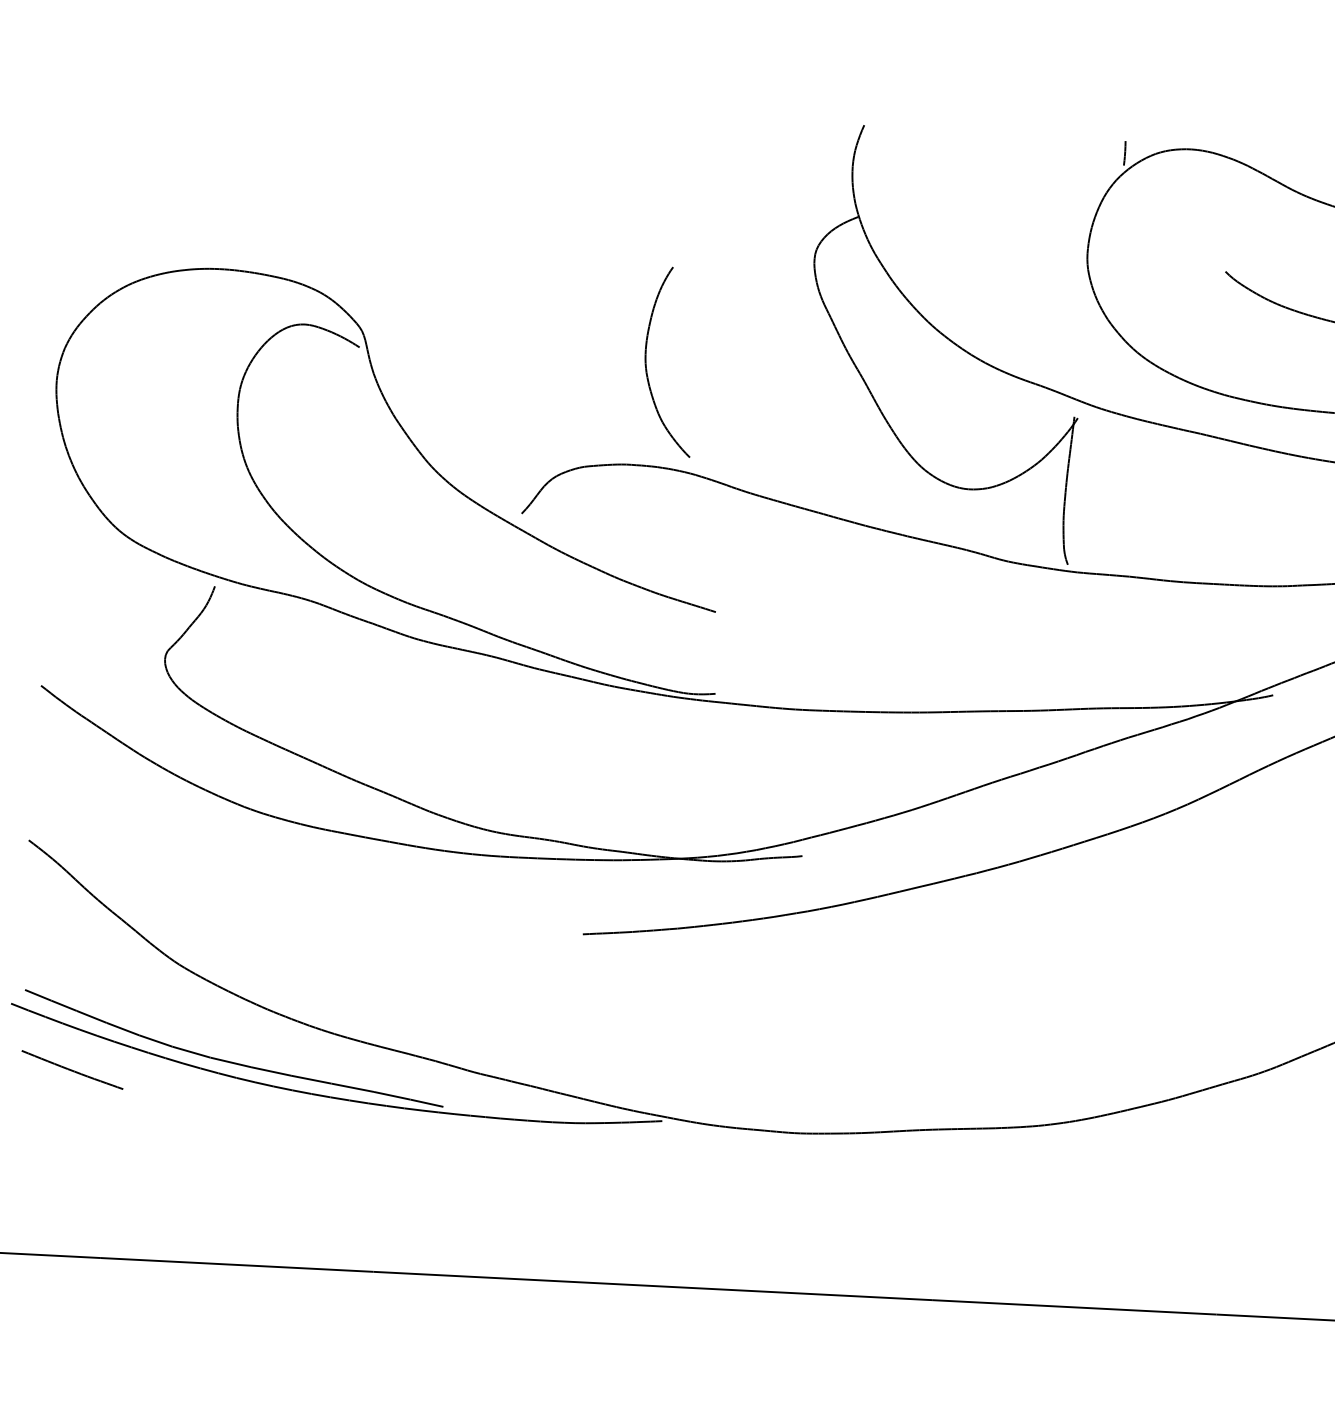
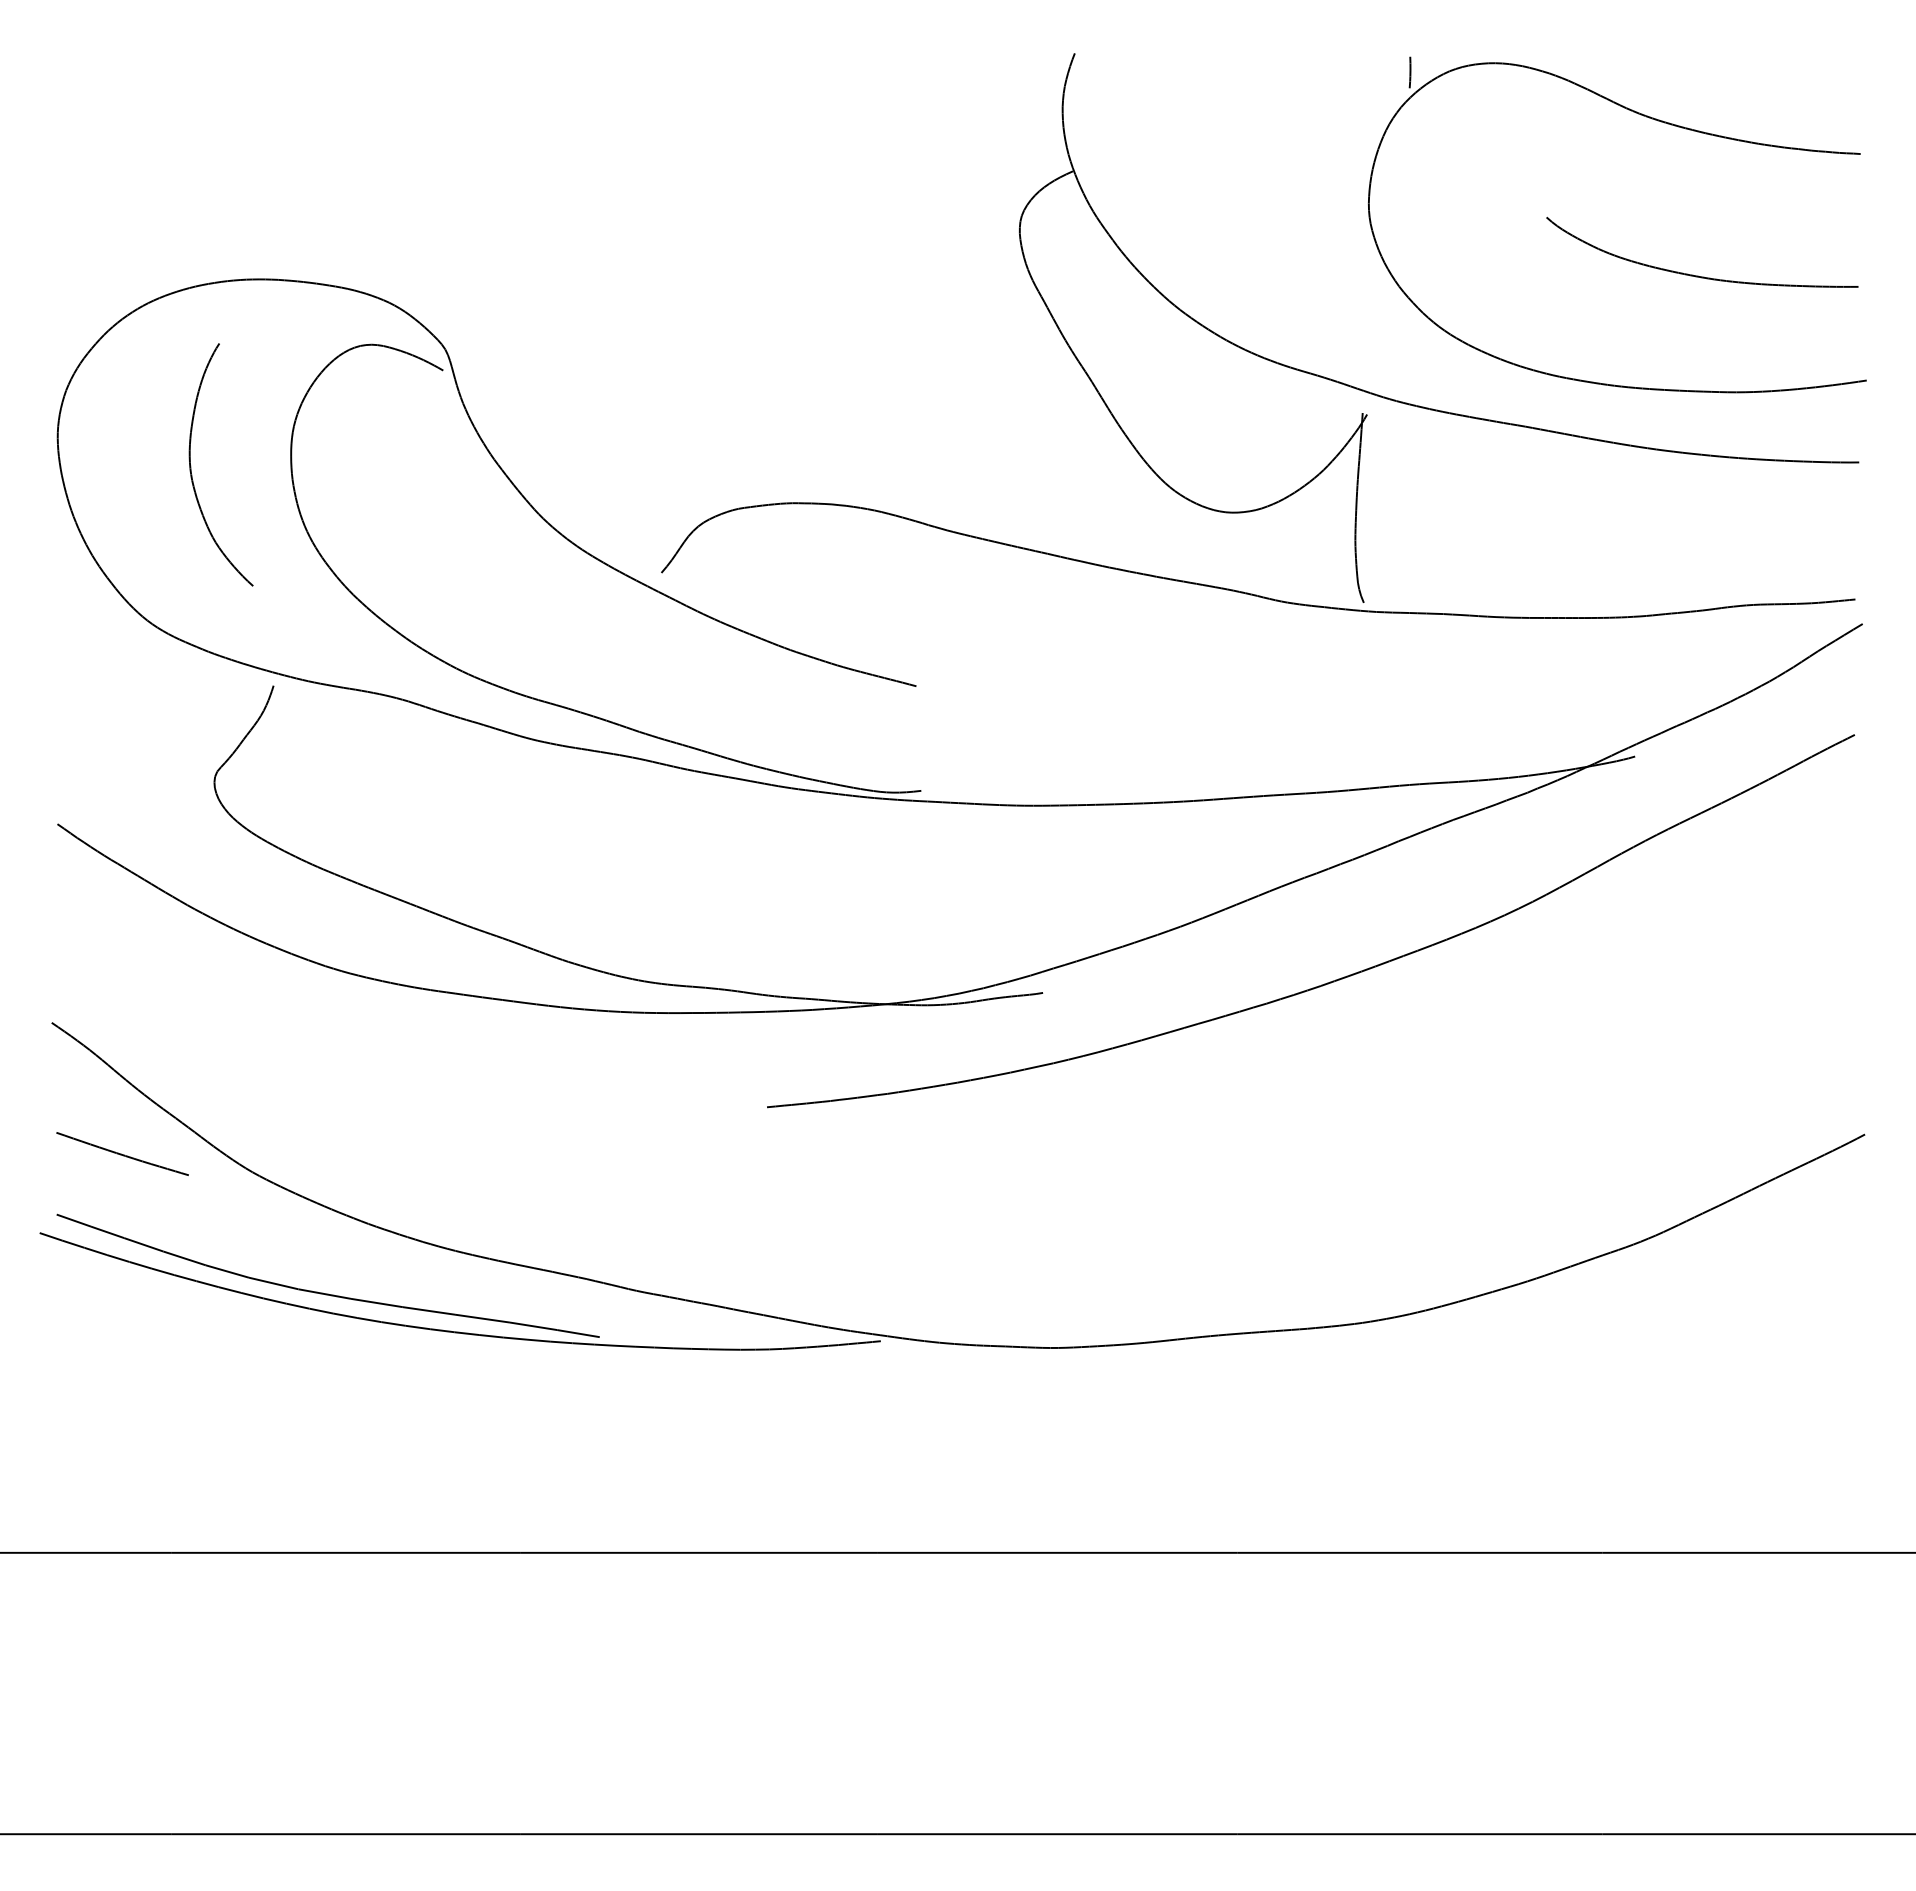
part: (646, 361) -> (191, 465), moved
part: (72, 1069) -> (122, 1153), moved

